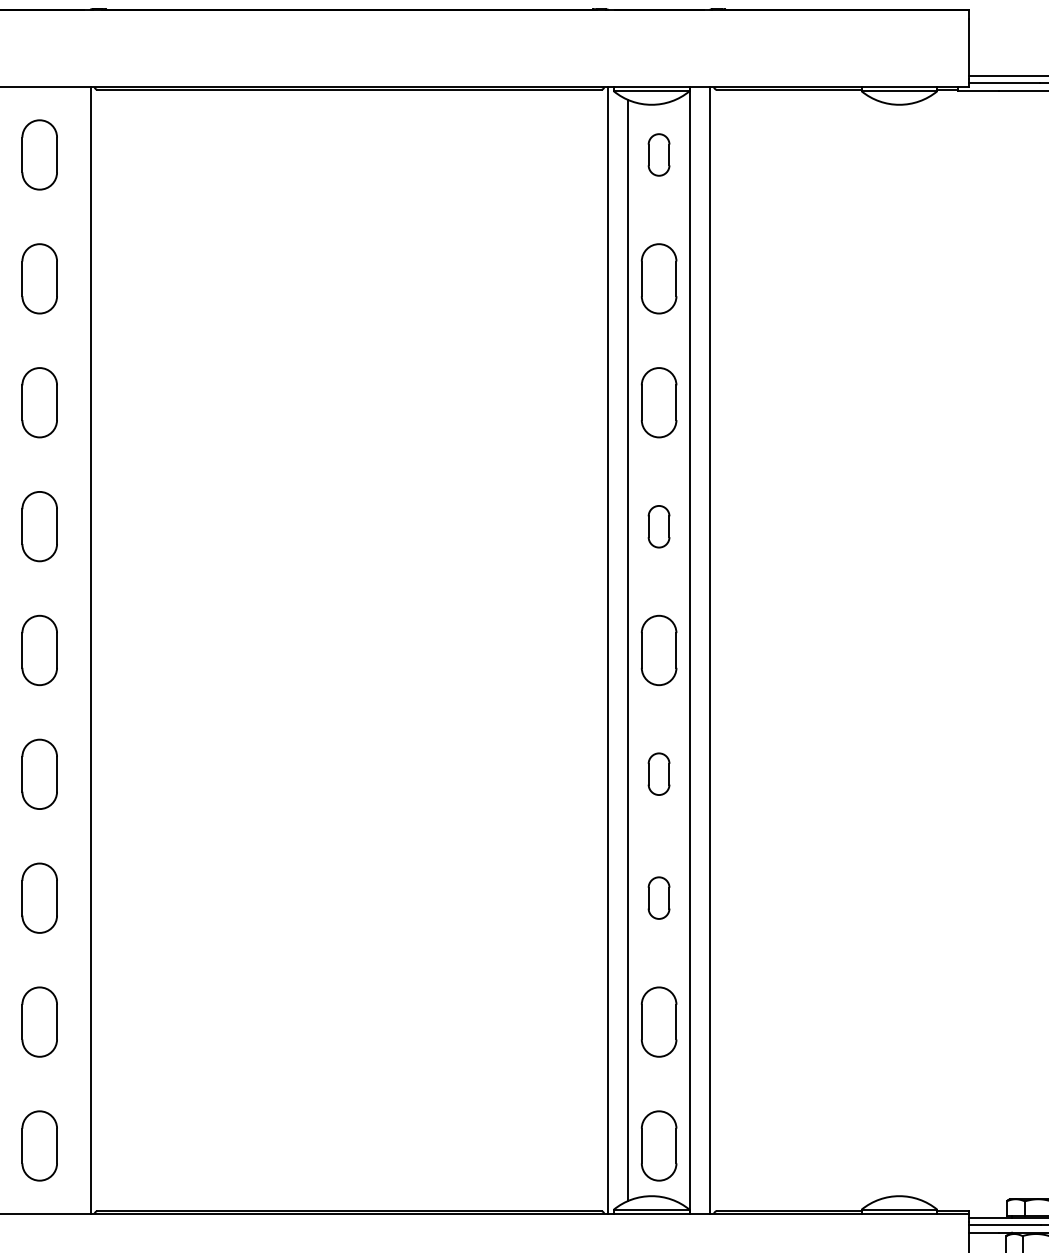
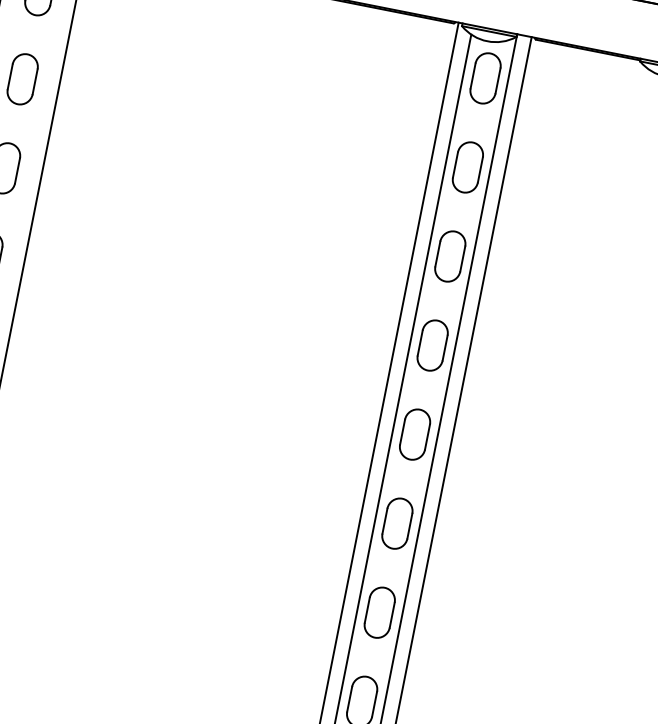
part: (658, 154) -> (485, 78), size x1.67
part: (658, 526) -> (432, 345), size x1.67
part: (658, 773) -> (397, 522), size x1.67
part: (658, 897) -> (379, 612), size x1.67

